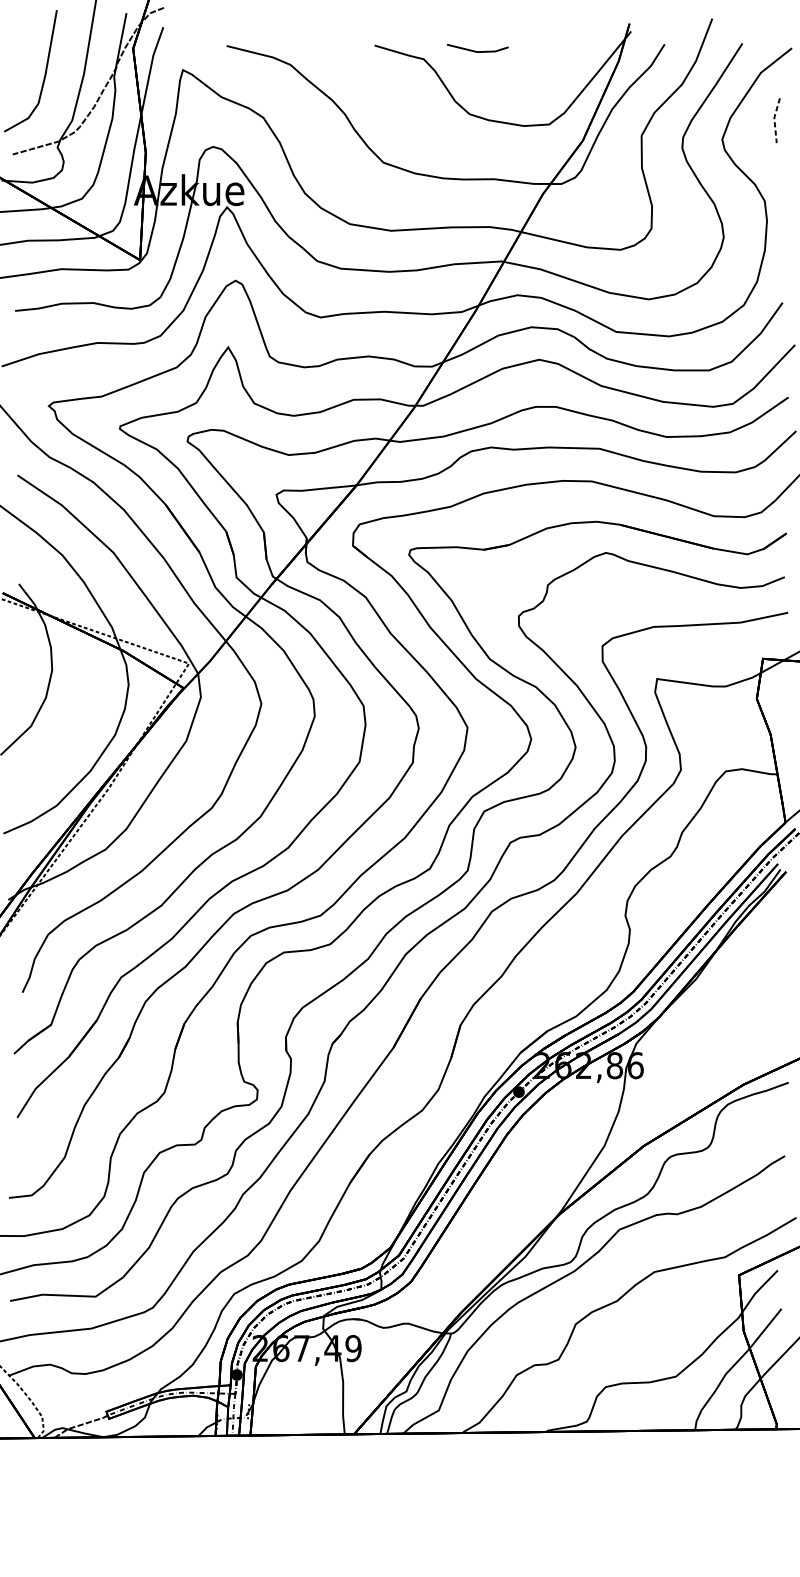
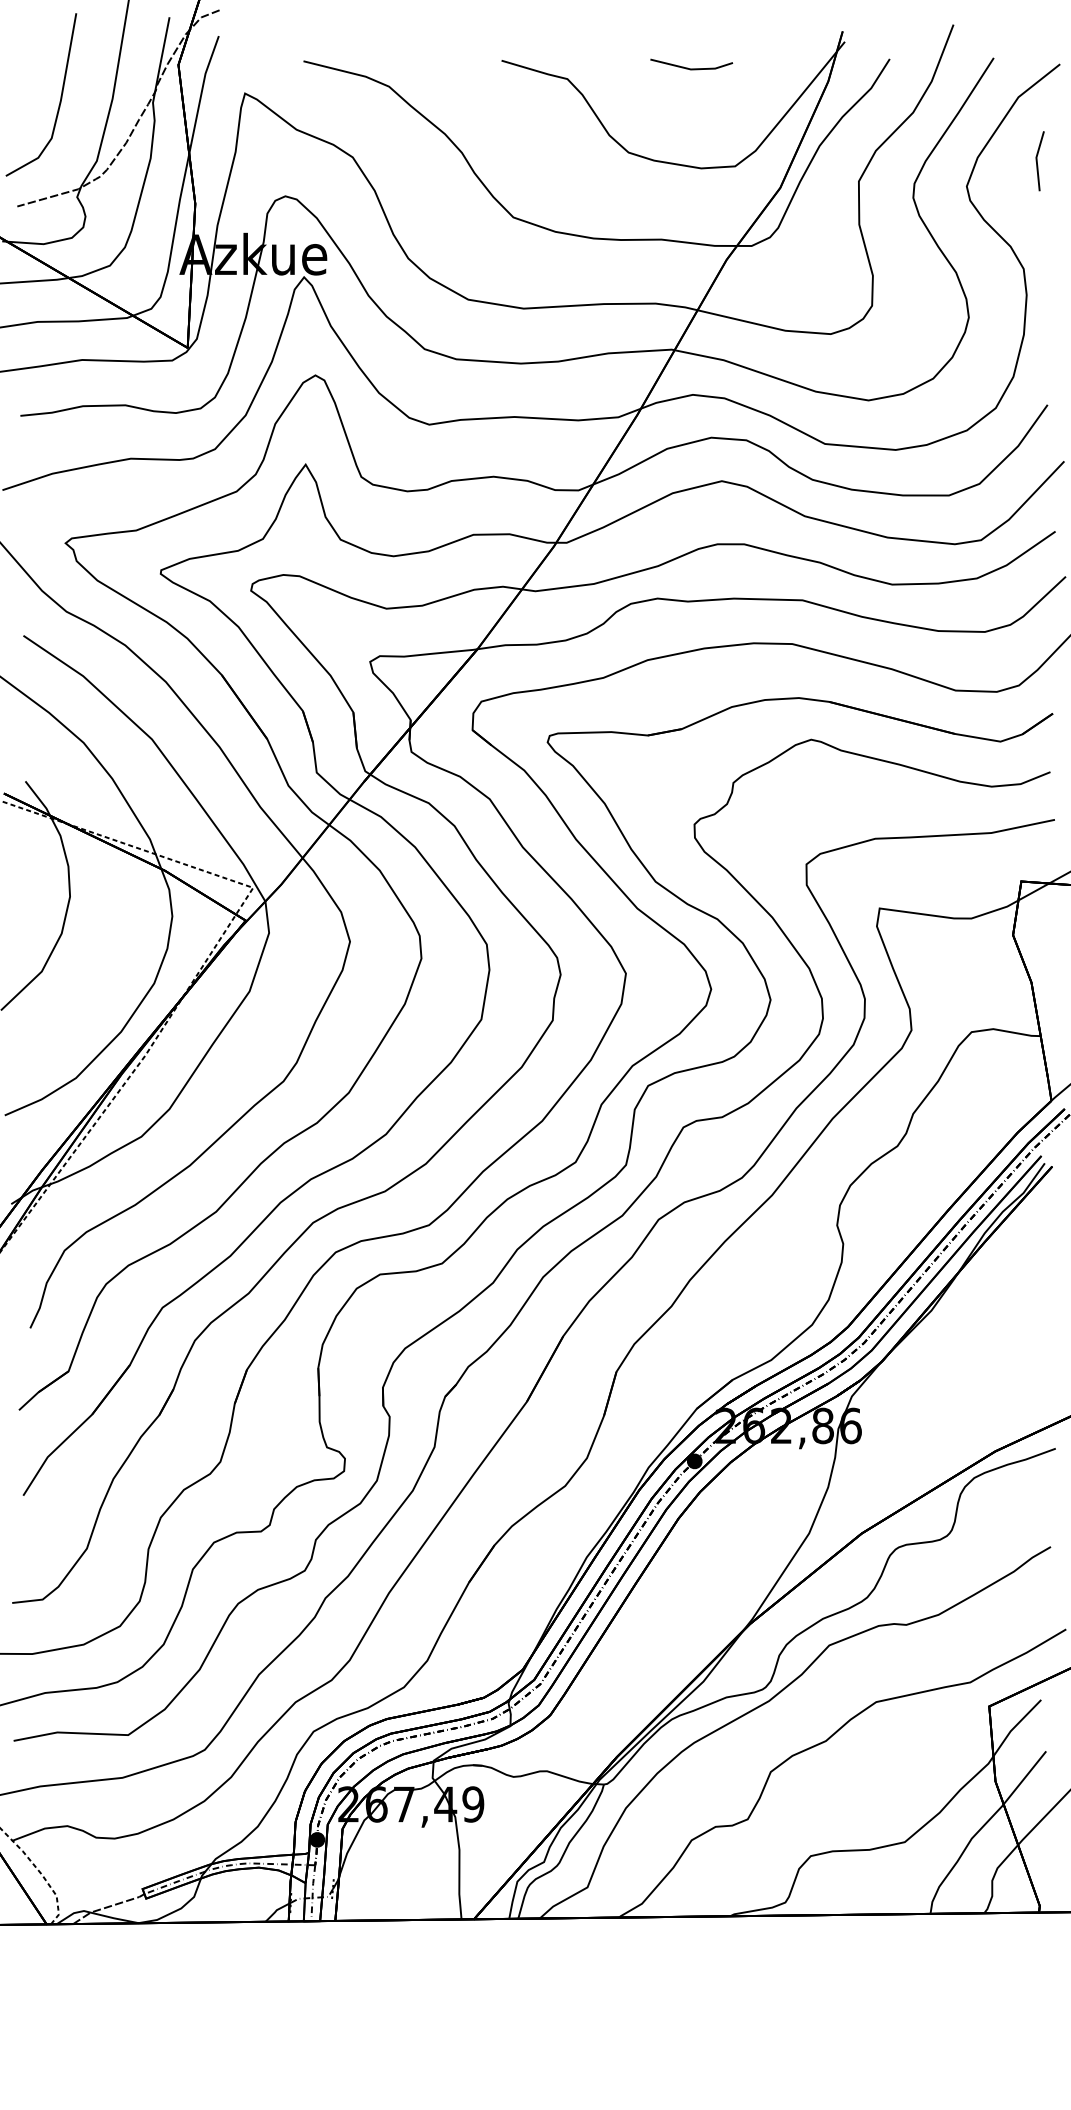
line: (477, 51) -> (691, 68), moved
line: (774, 120) -> (1036, 160), dashed -> solid

